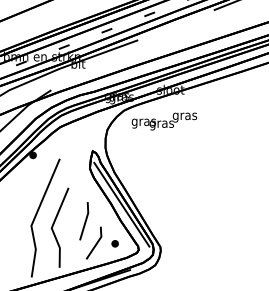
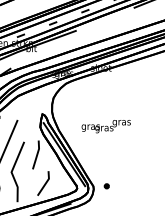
text: (164, 121) -> (106, 126), moved
line: (84, 221) -> (36, 155), moved
part: (114, 243) -> (106, 186), moved

